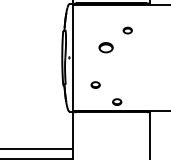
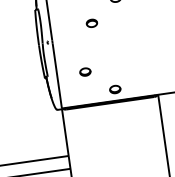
part: (106, 47) -> (92, 23), size x0.62

